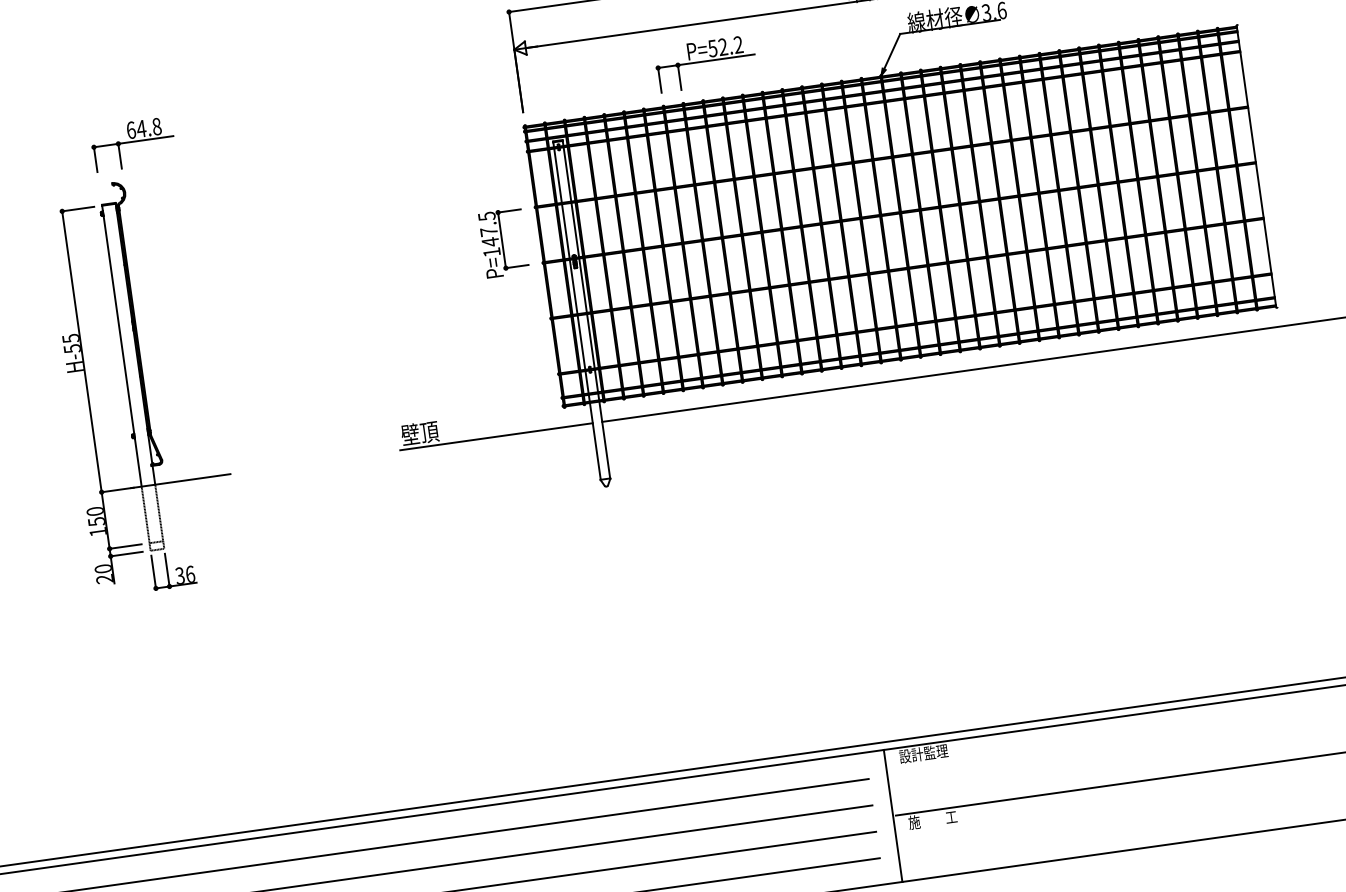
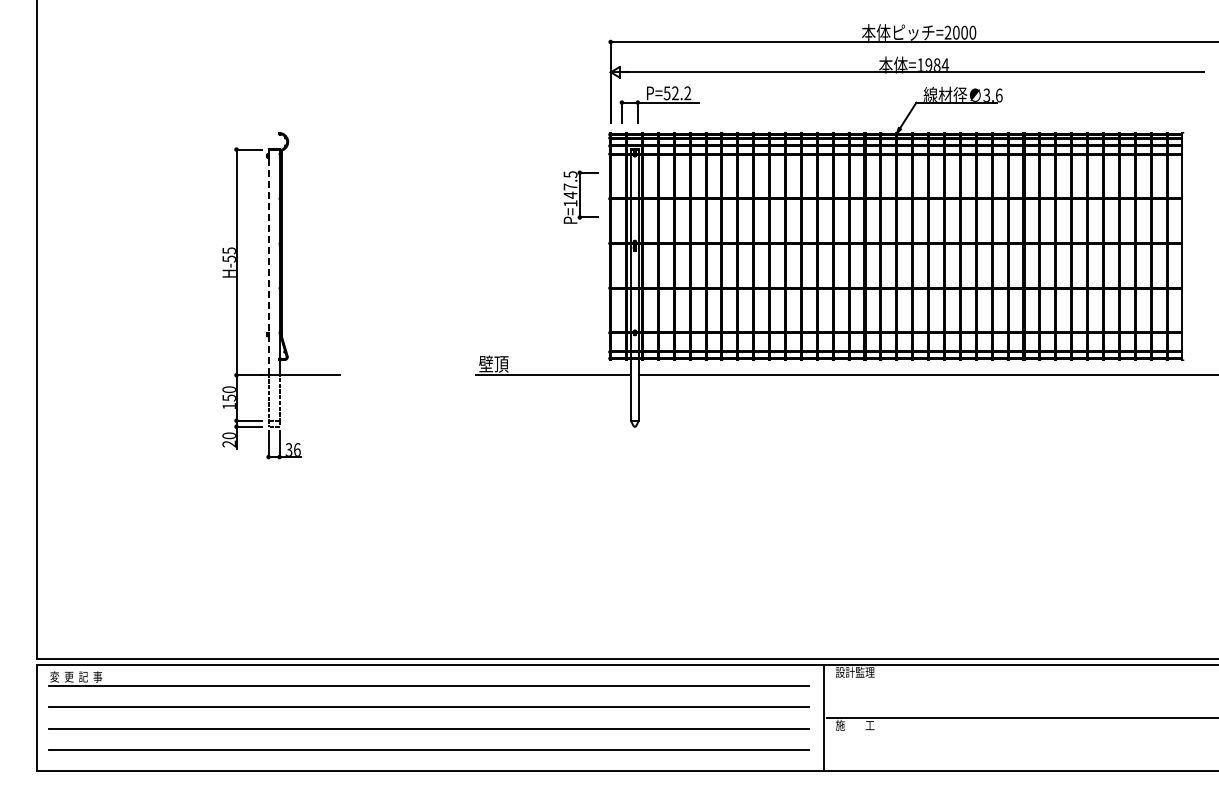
part: (705, 63) -> (659, 104), moved
part: (132, 144) -> (299, 104), removed
part: (503, 241) -> (580, 196), moved
line: (121, 346) -> (268, 262), solid -> dashed

